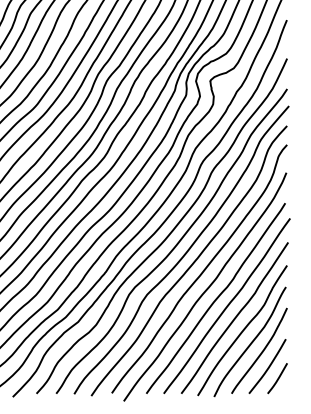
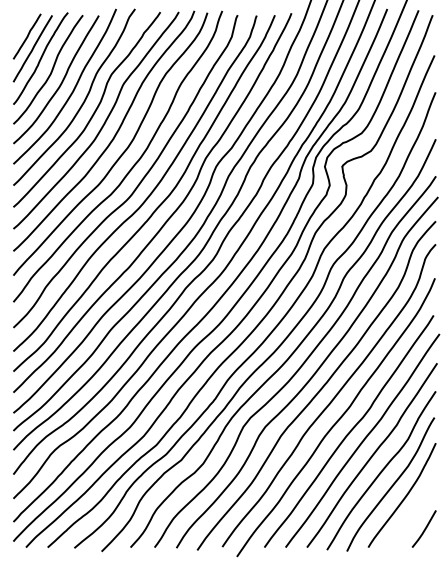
curve: (268, 365) -> (413, 513), removed

